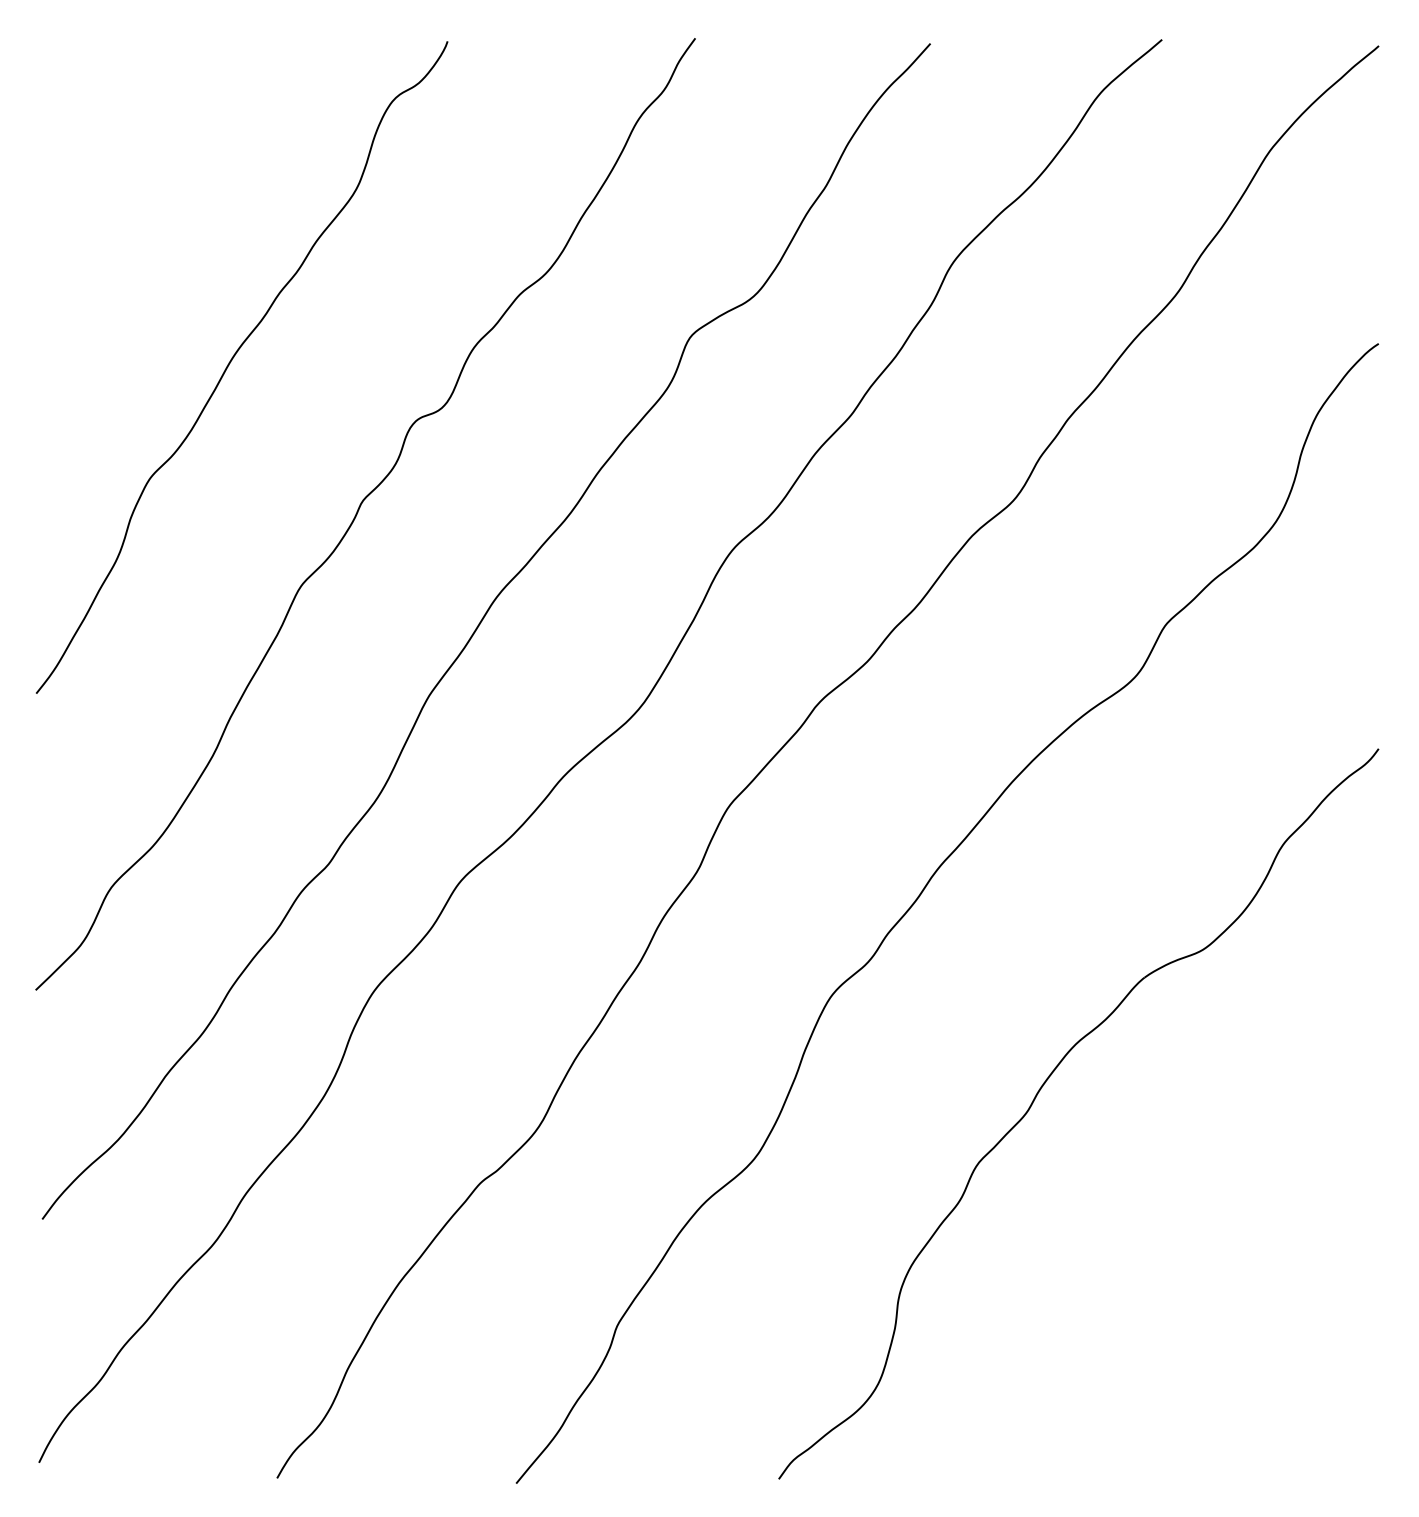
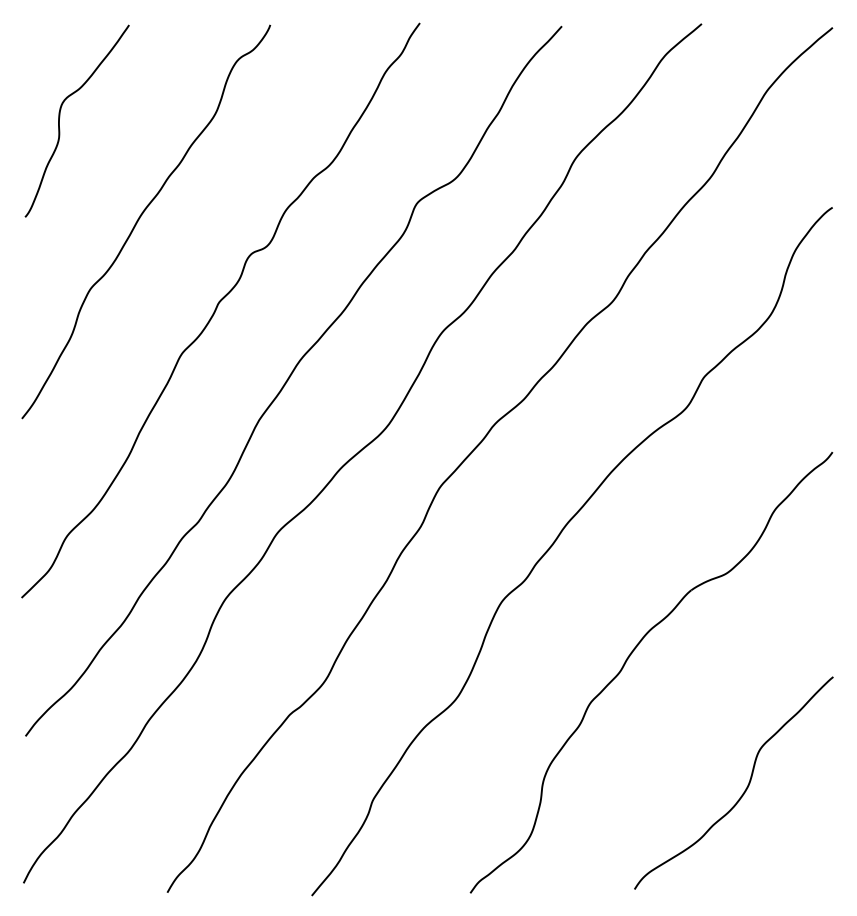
curve: (100, 194) -> (60, 117), added
curve: (1234, 1305) -> (745, 788), added

